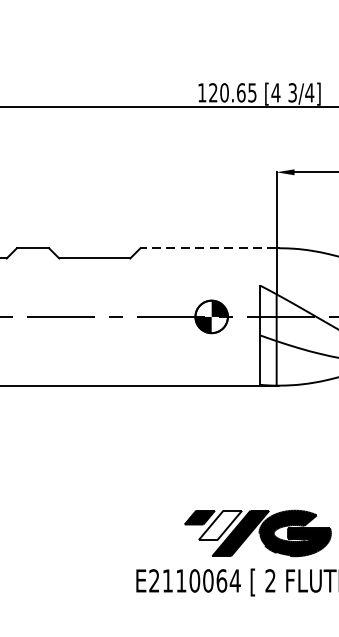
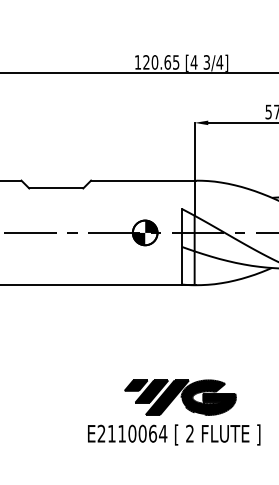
line: (208, 248) -> (142, 180), dashed -> solid
fill: (219, 525) -> (151, 391), added

